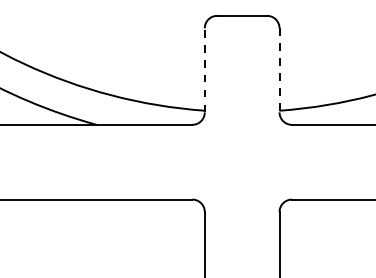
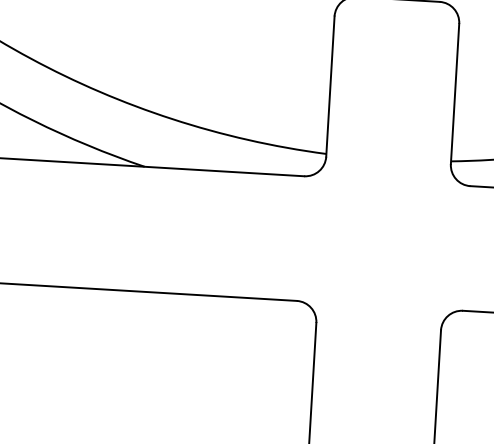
line: (204, 69) -> (329, 85), dashed -> solid
line: (279, 70) -> (454, 94), dashed -> solid

